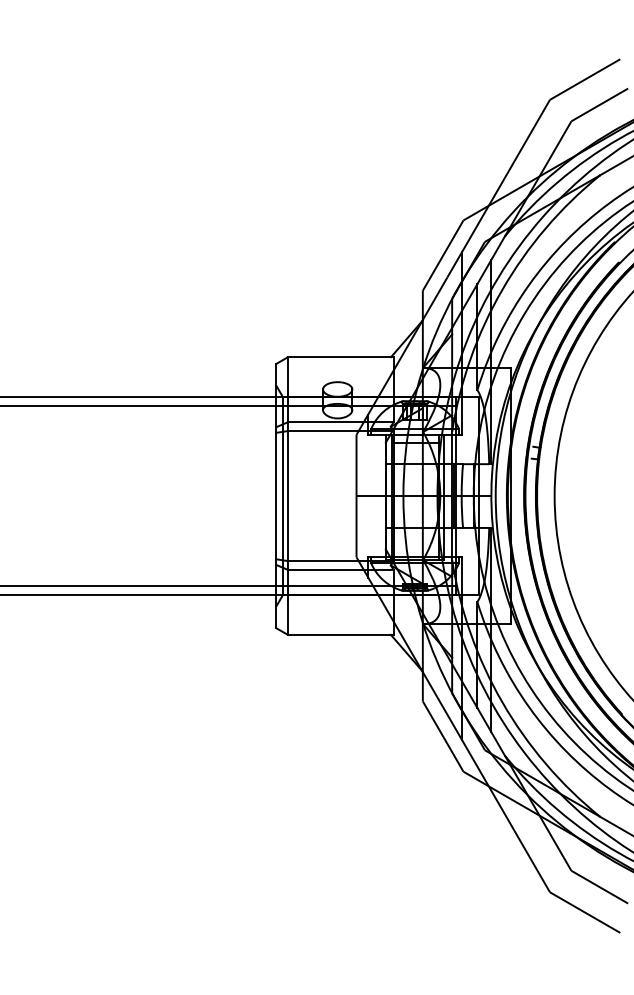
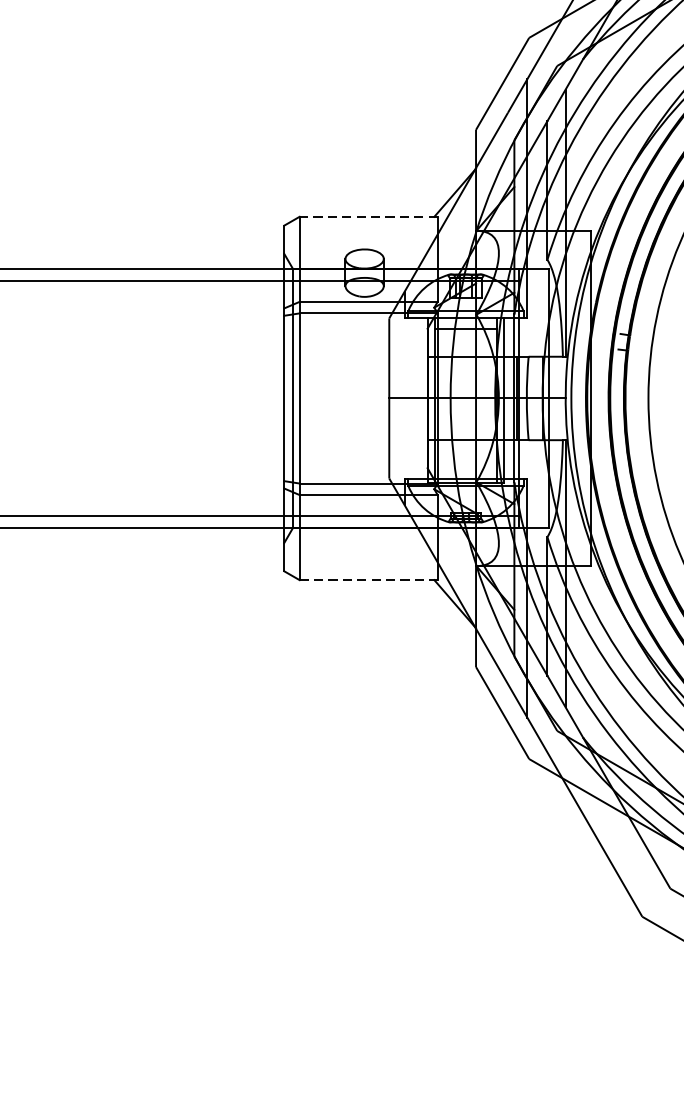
line: (340, 357) -> (368, 217), solid -> dashed
line: (340, 634) -> (368, 579), solid -> dashed

